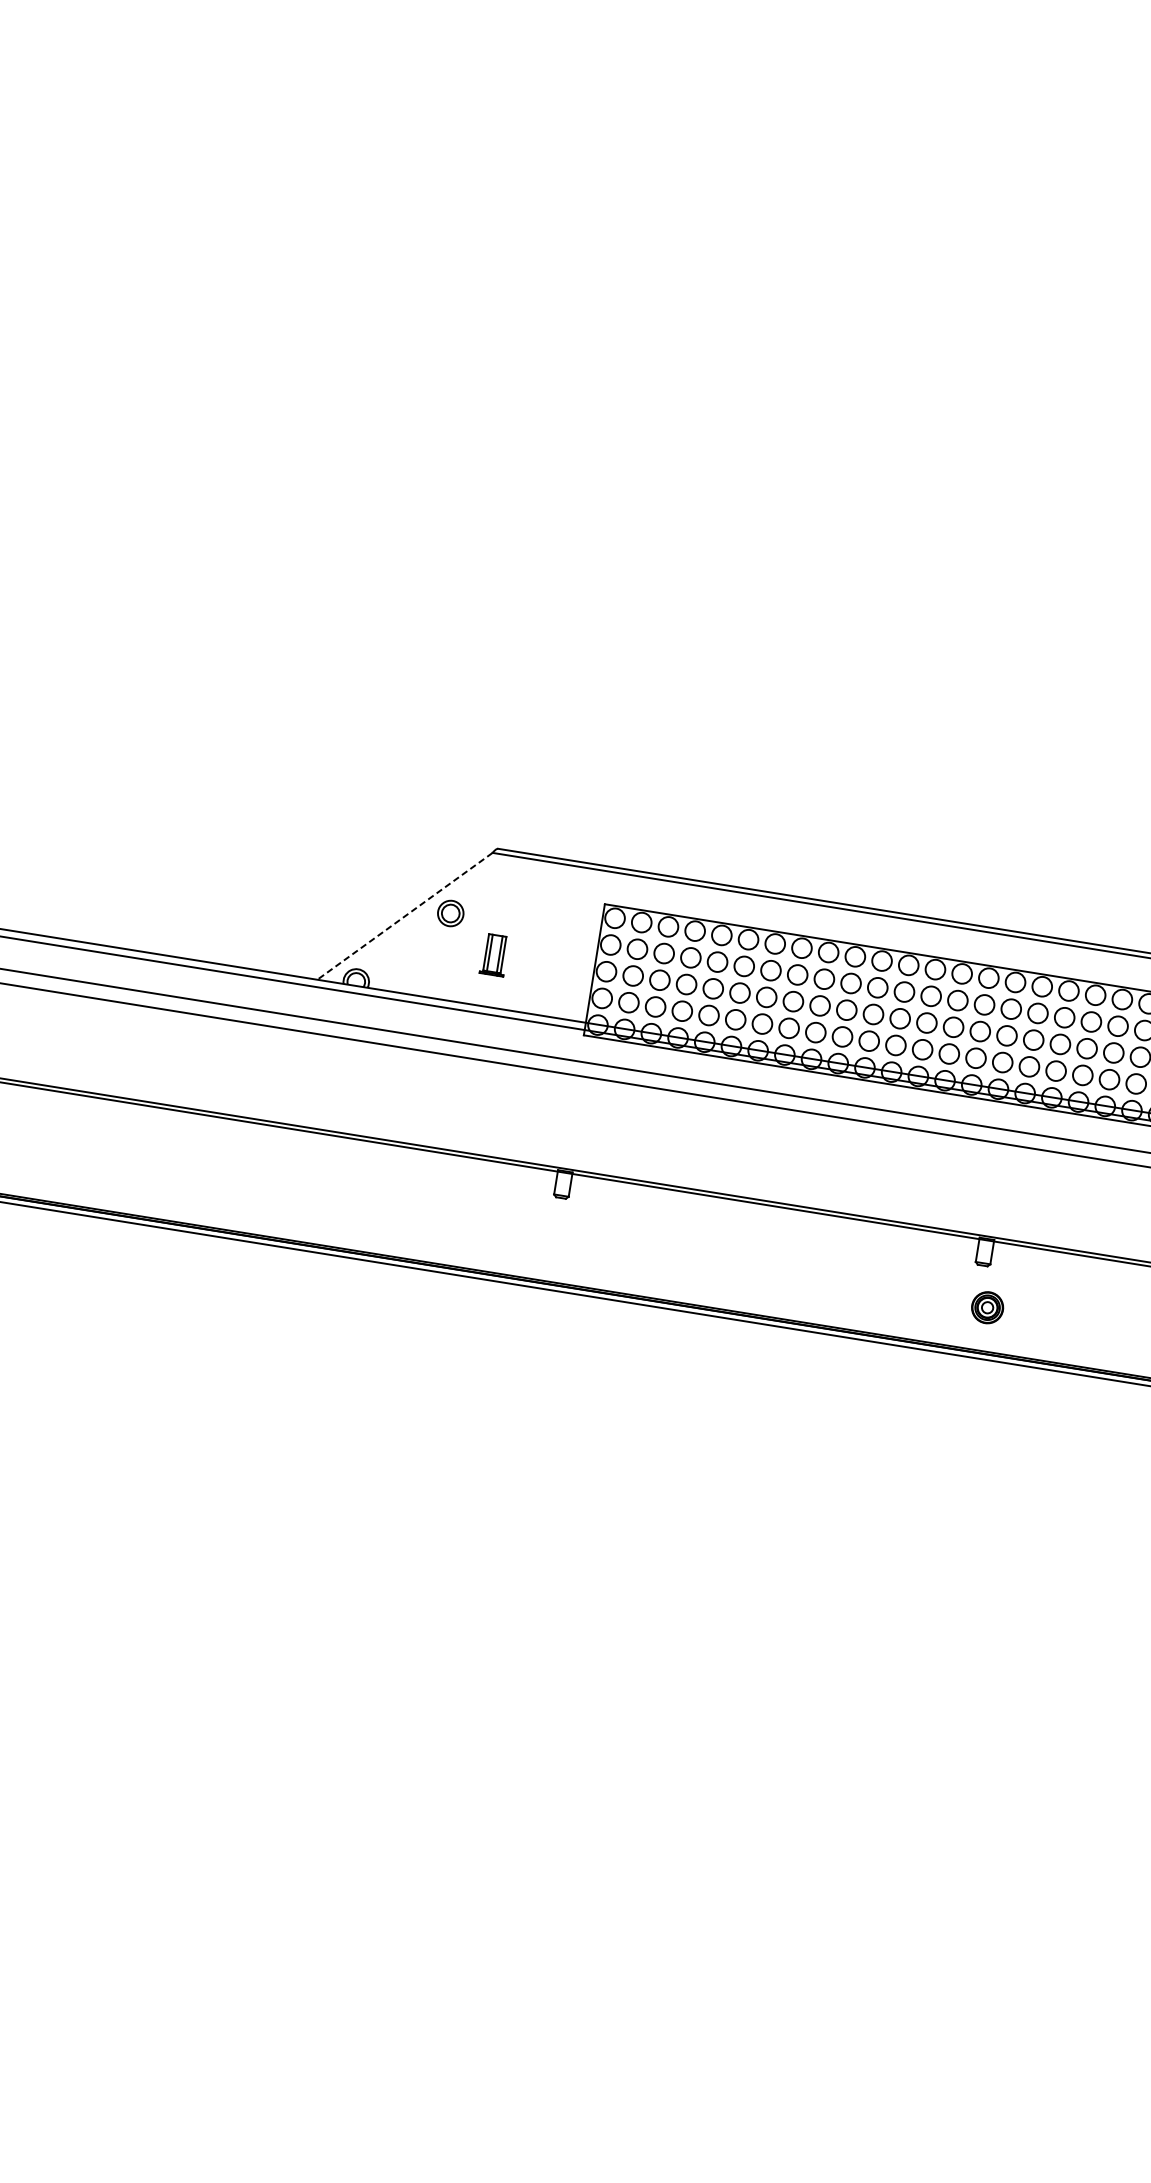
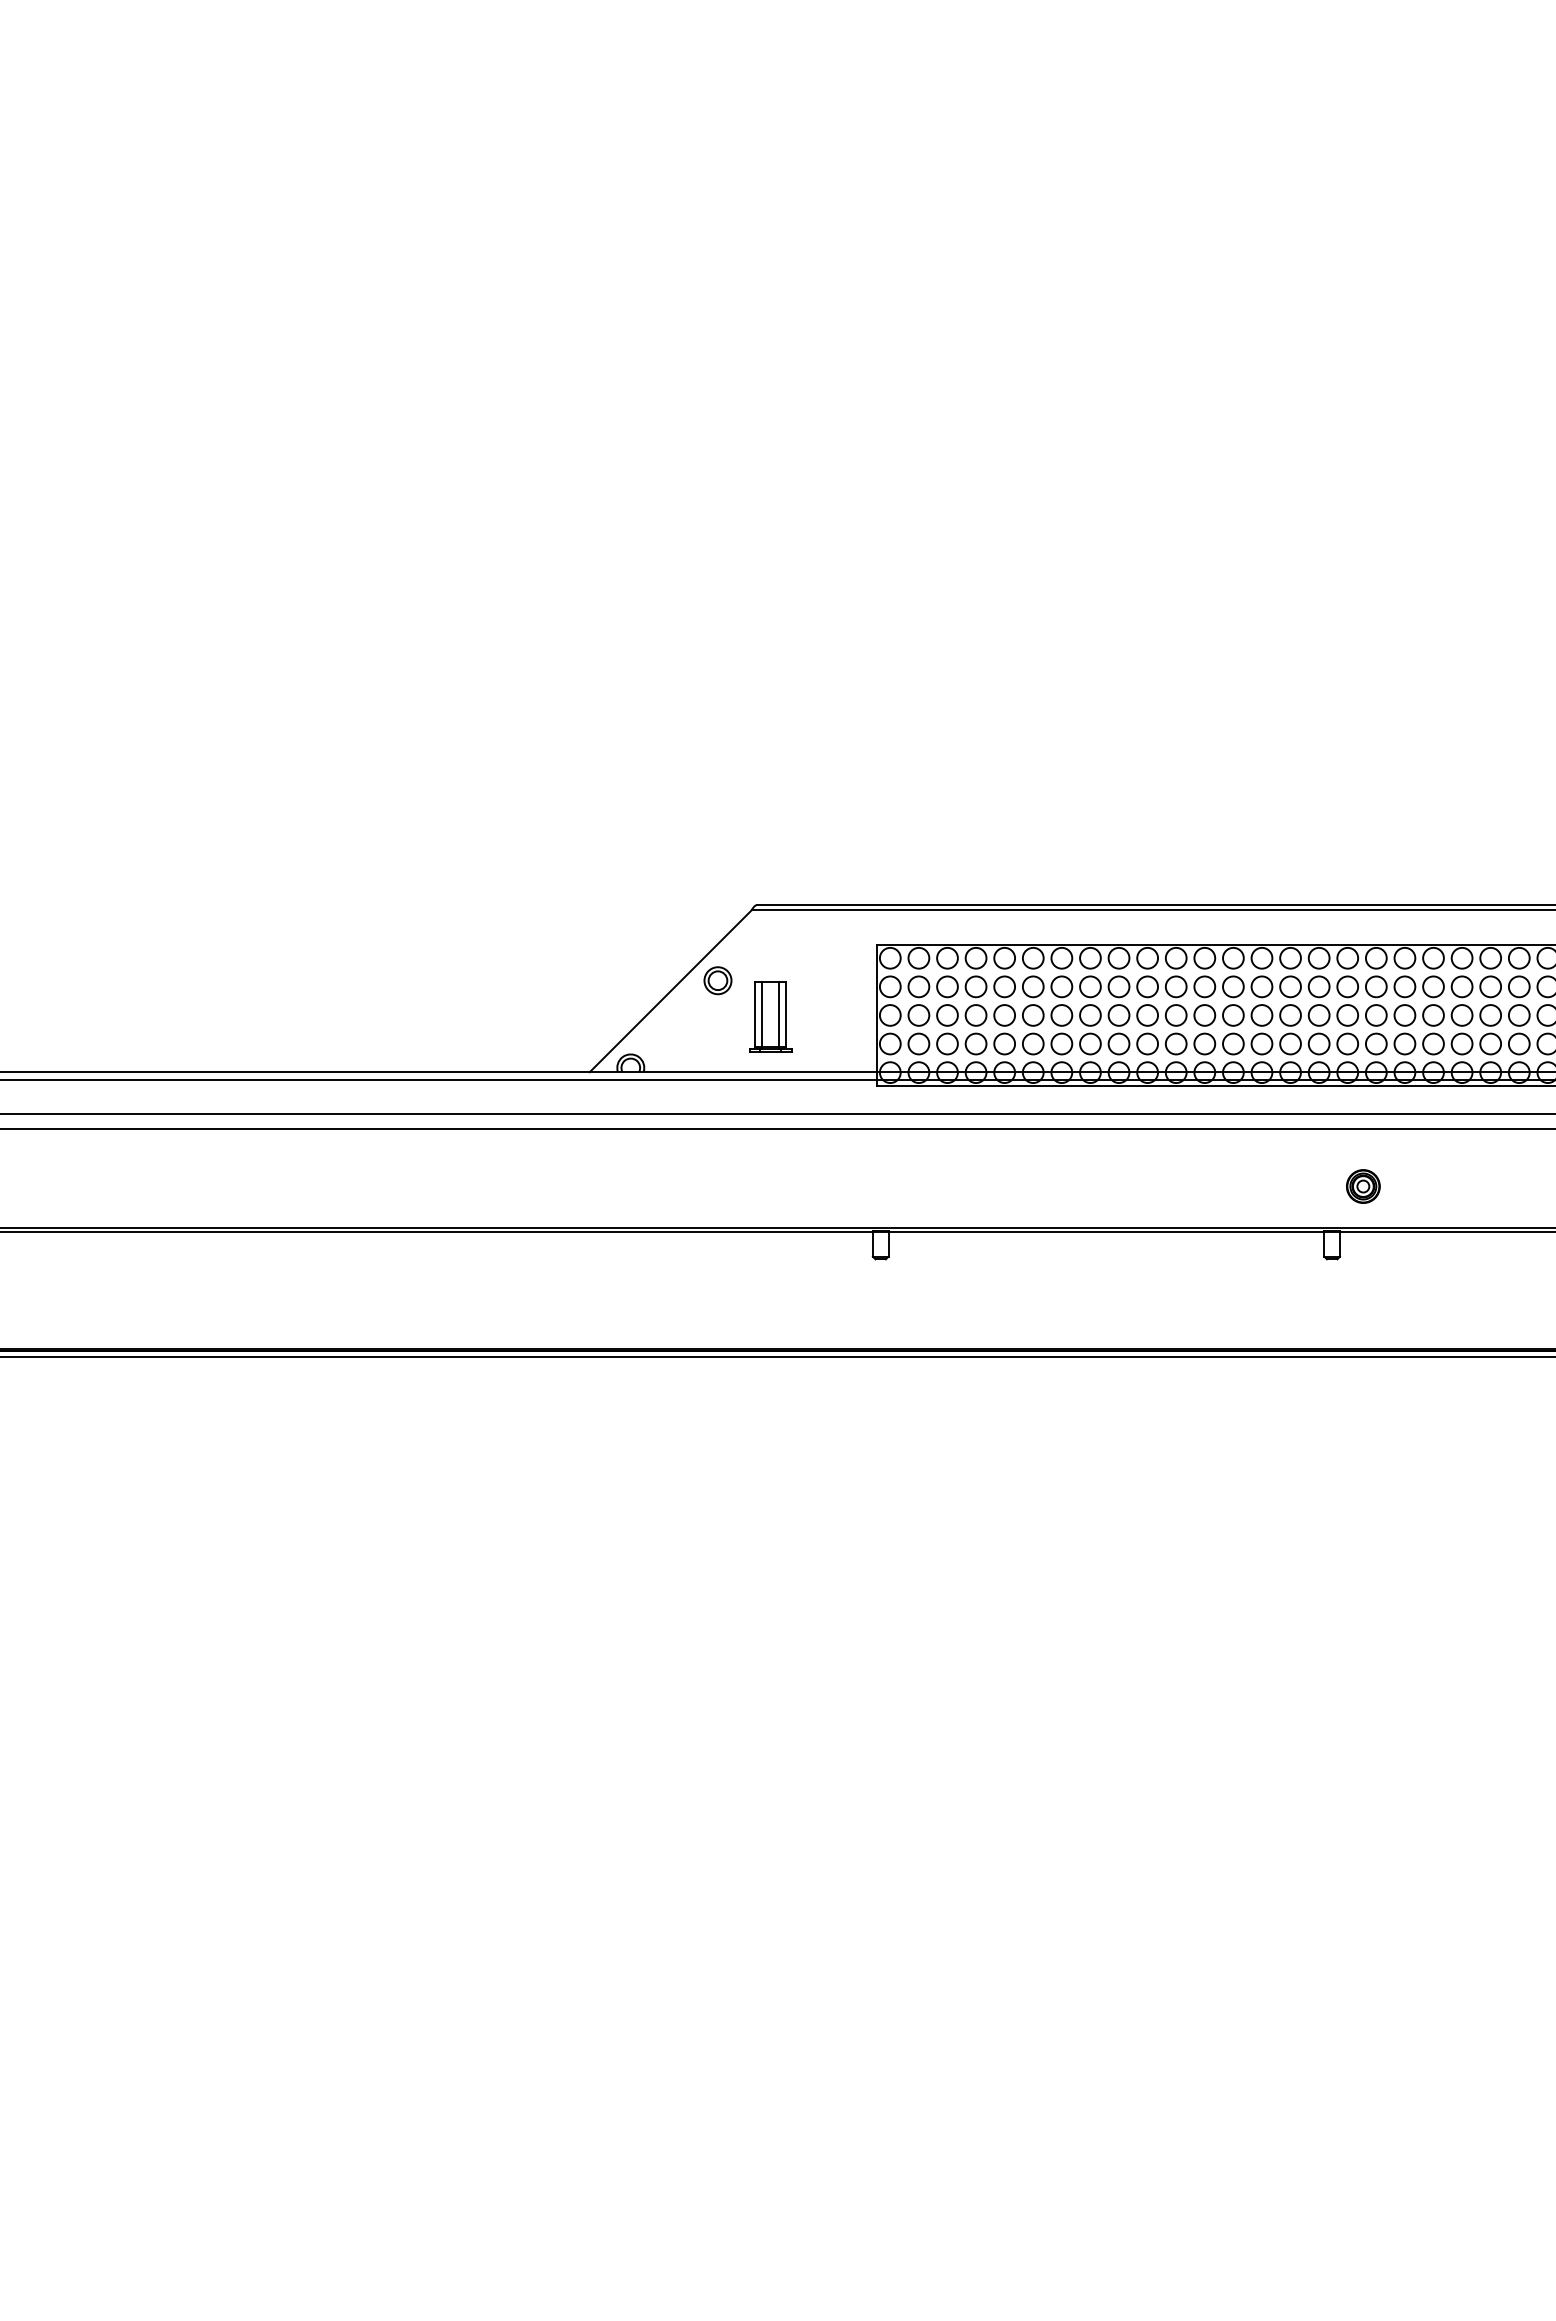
line: (404, 916) -> (670, 991), dashed -> solid
part: (494, 954) -> (770, 1016), size x1.67
part: (987, 1307) -> (1363, 1186), moved

